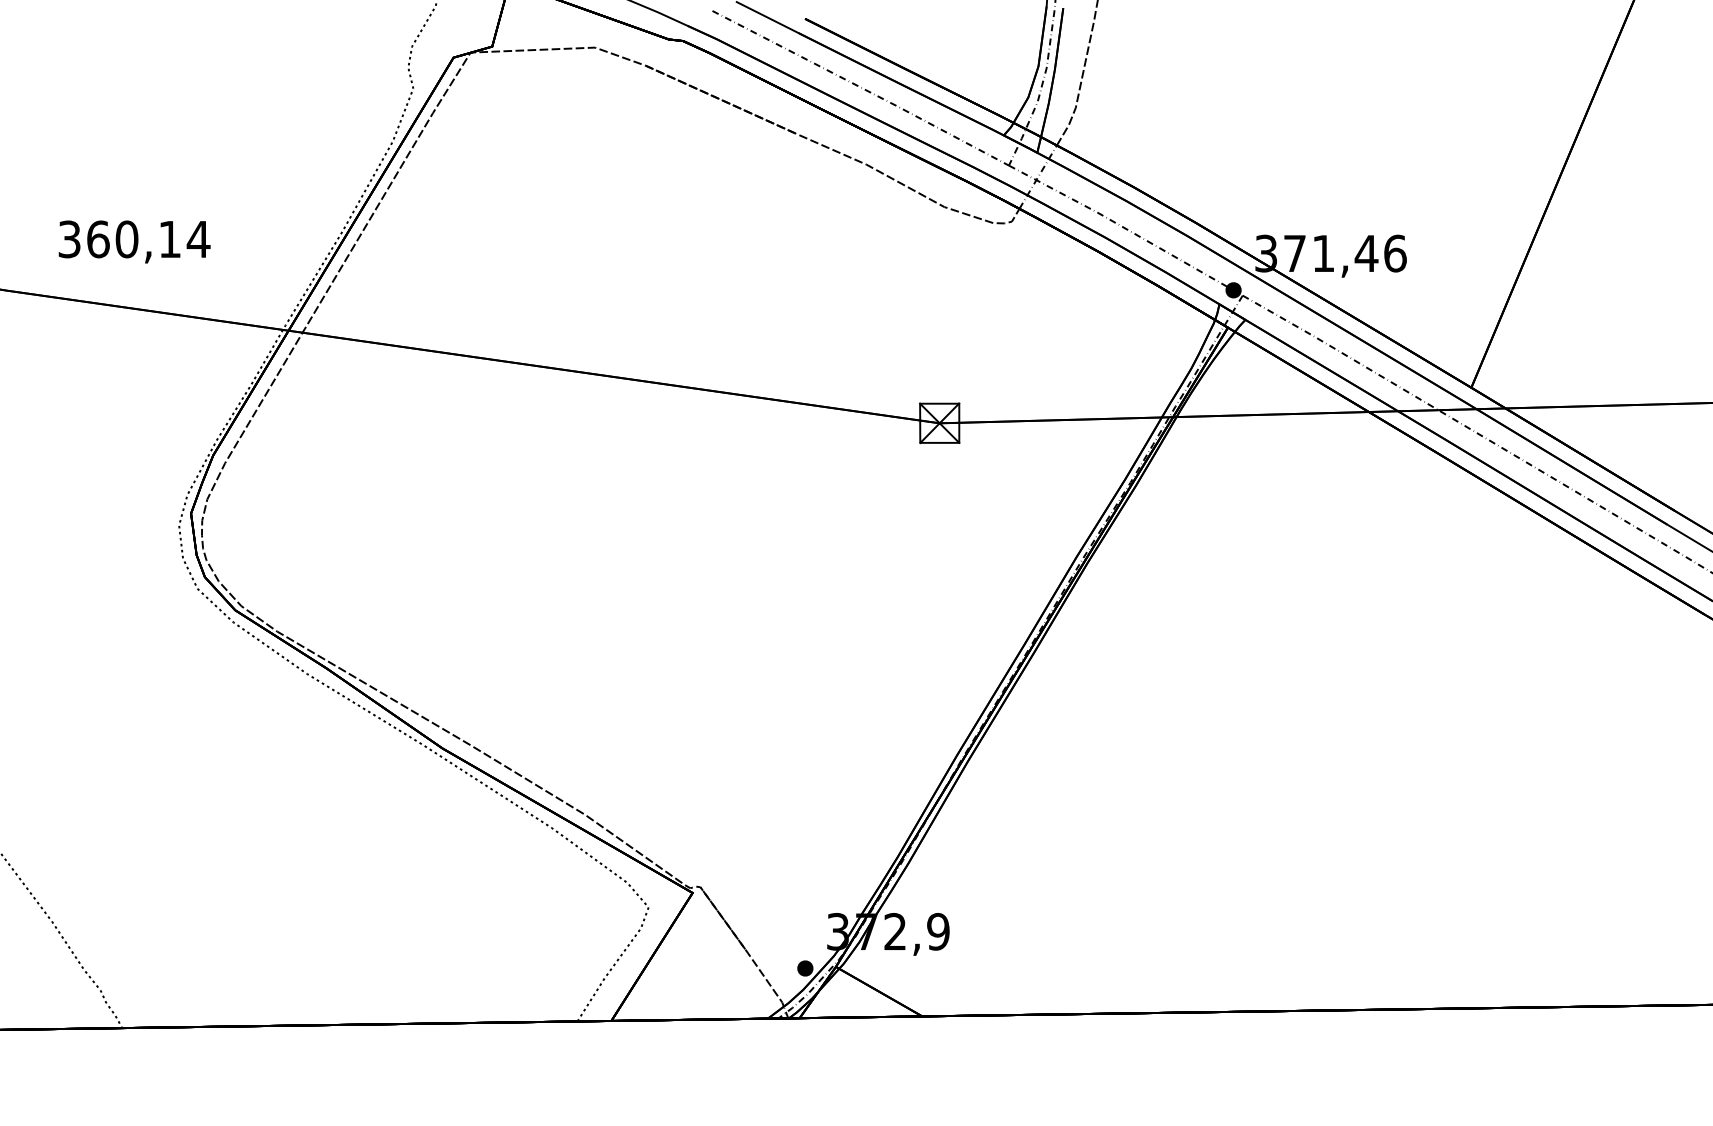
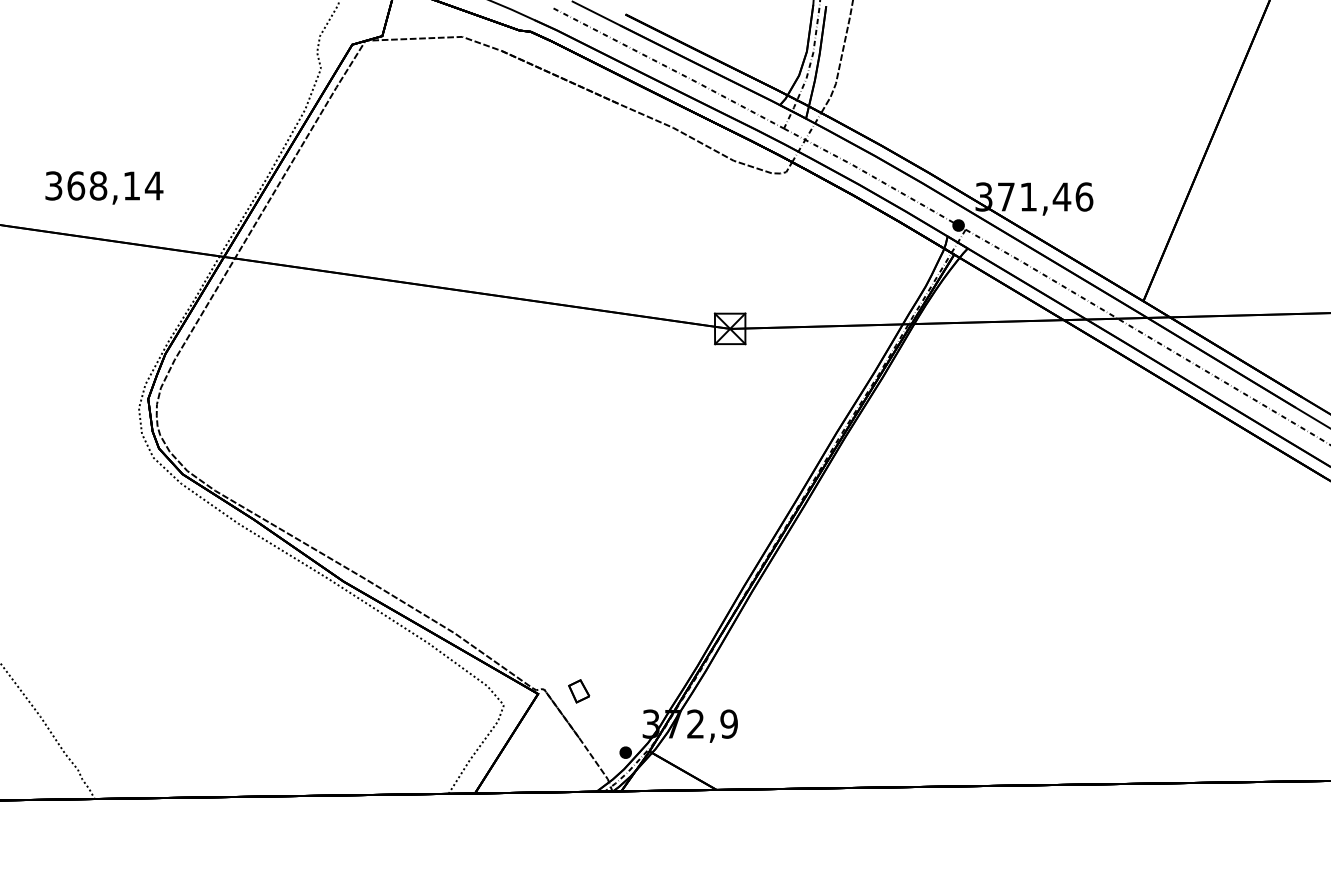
text: (126, 239) -> (98, 186), 360,14 -> 368,14
part: (745, 889) -> (579, 691), added

